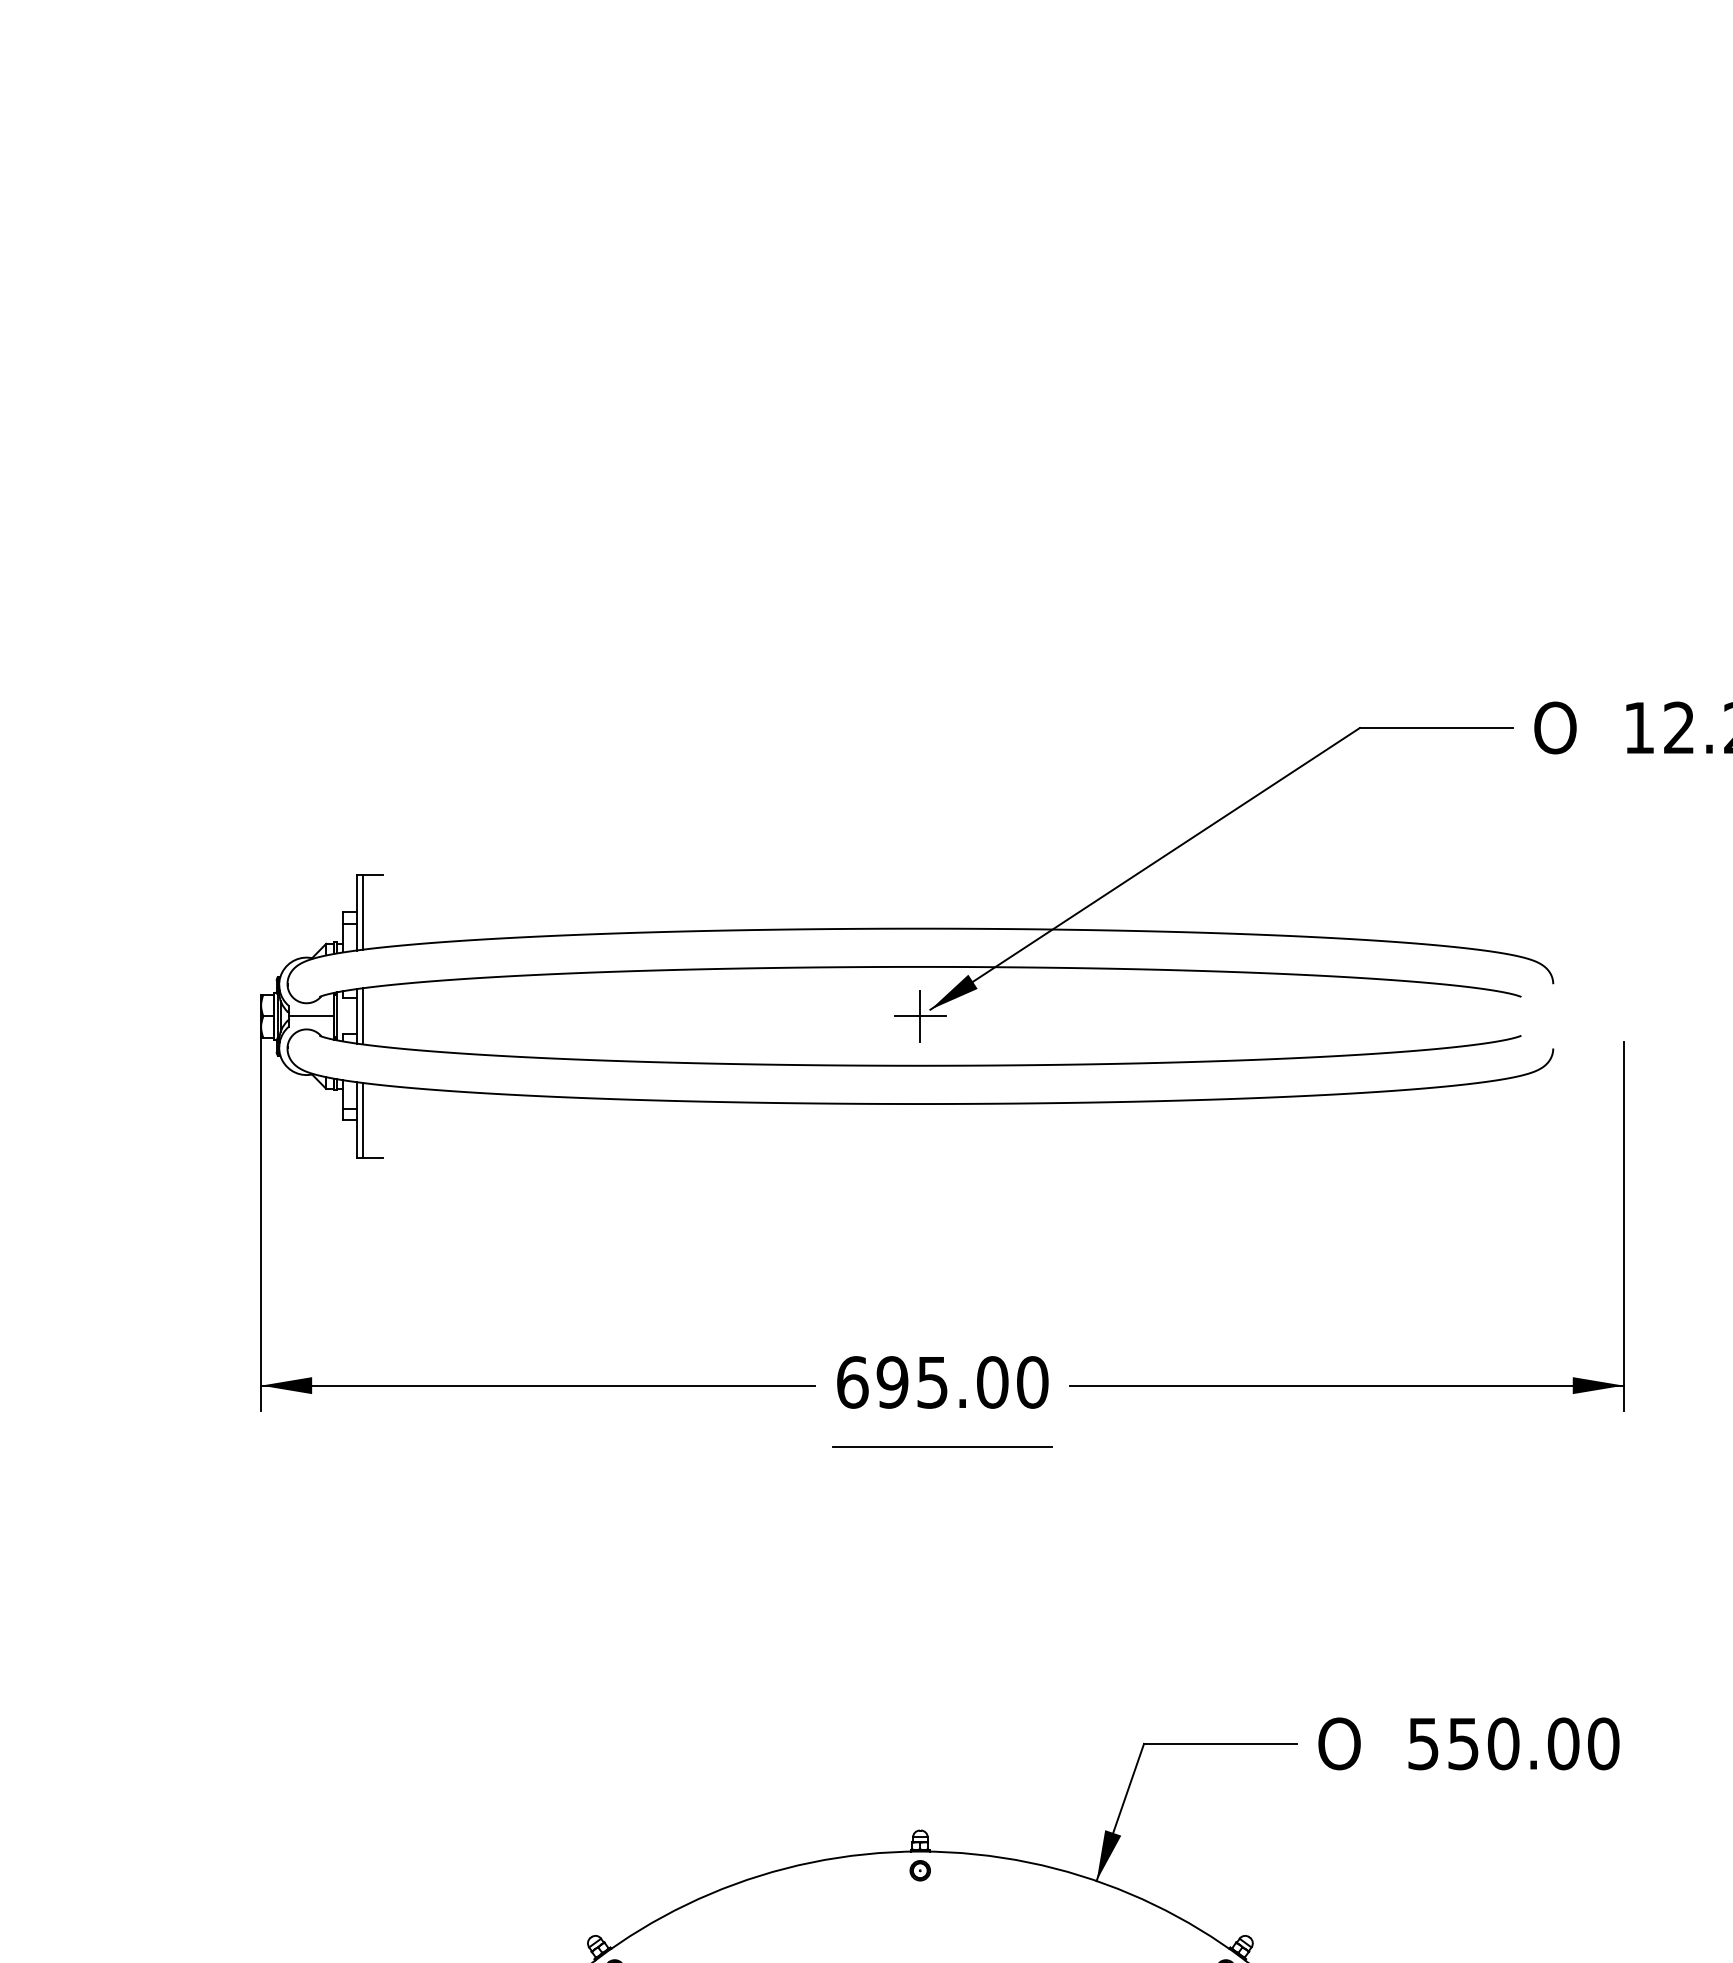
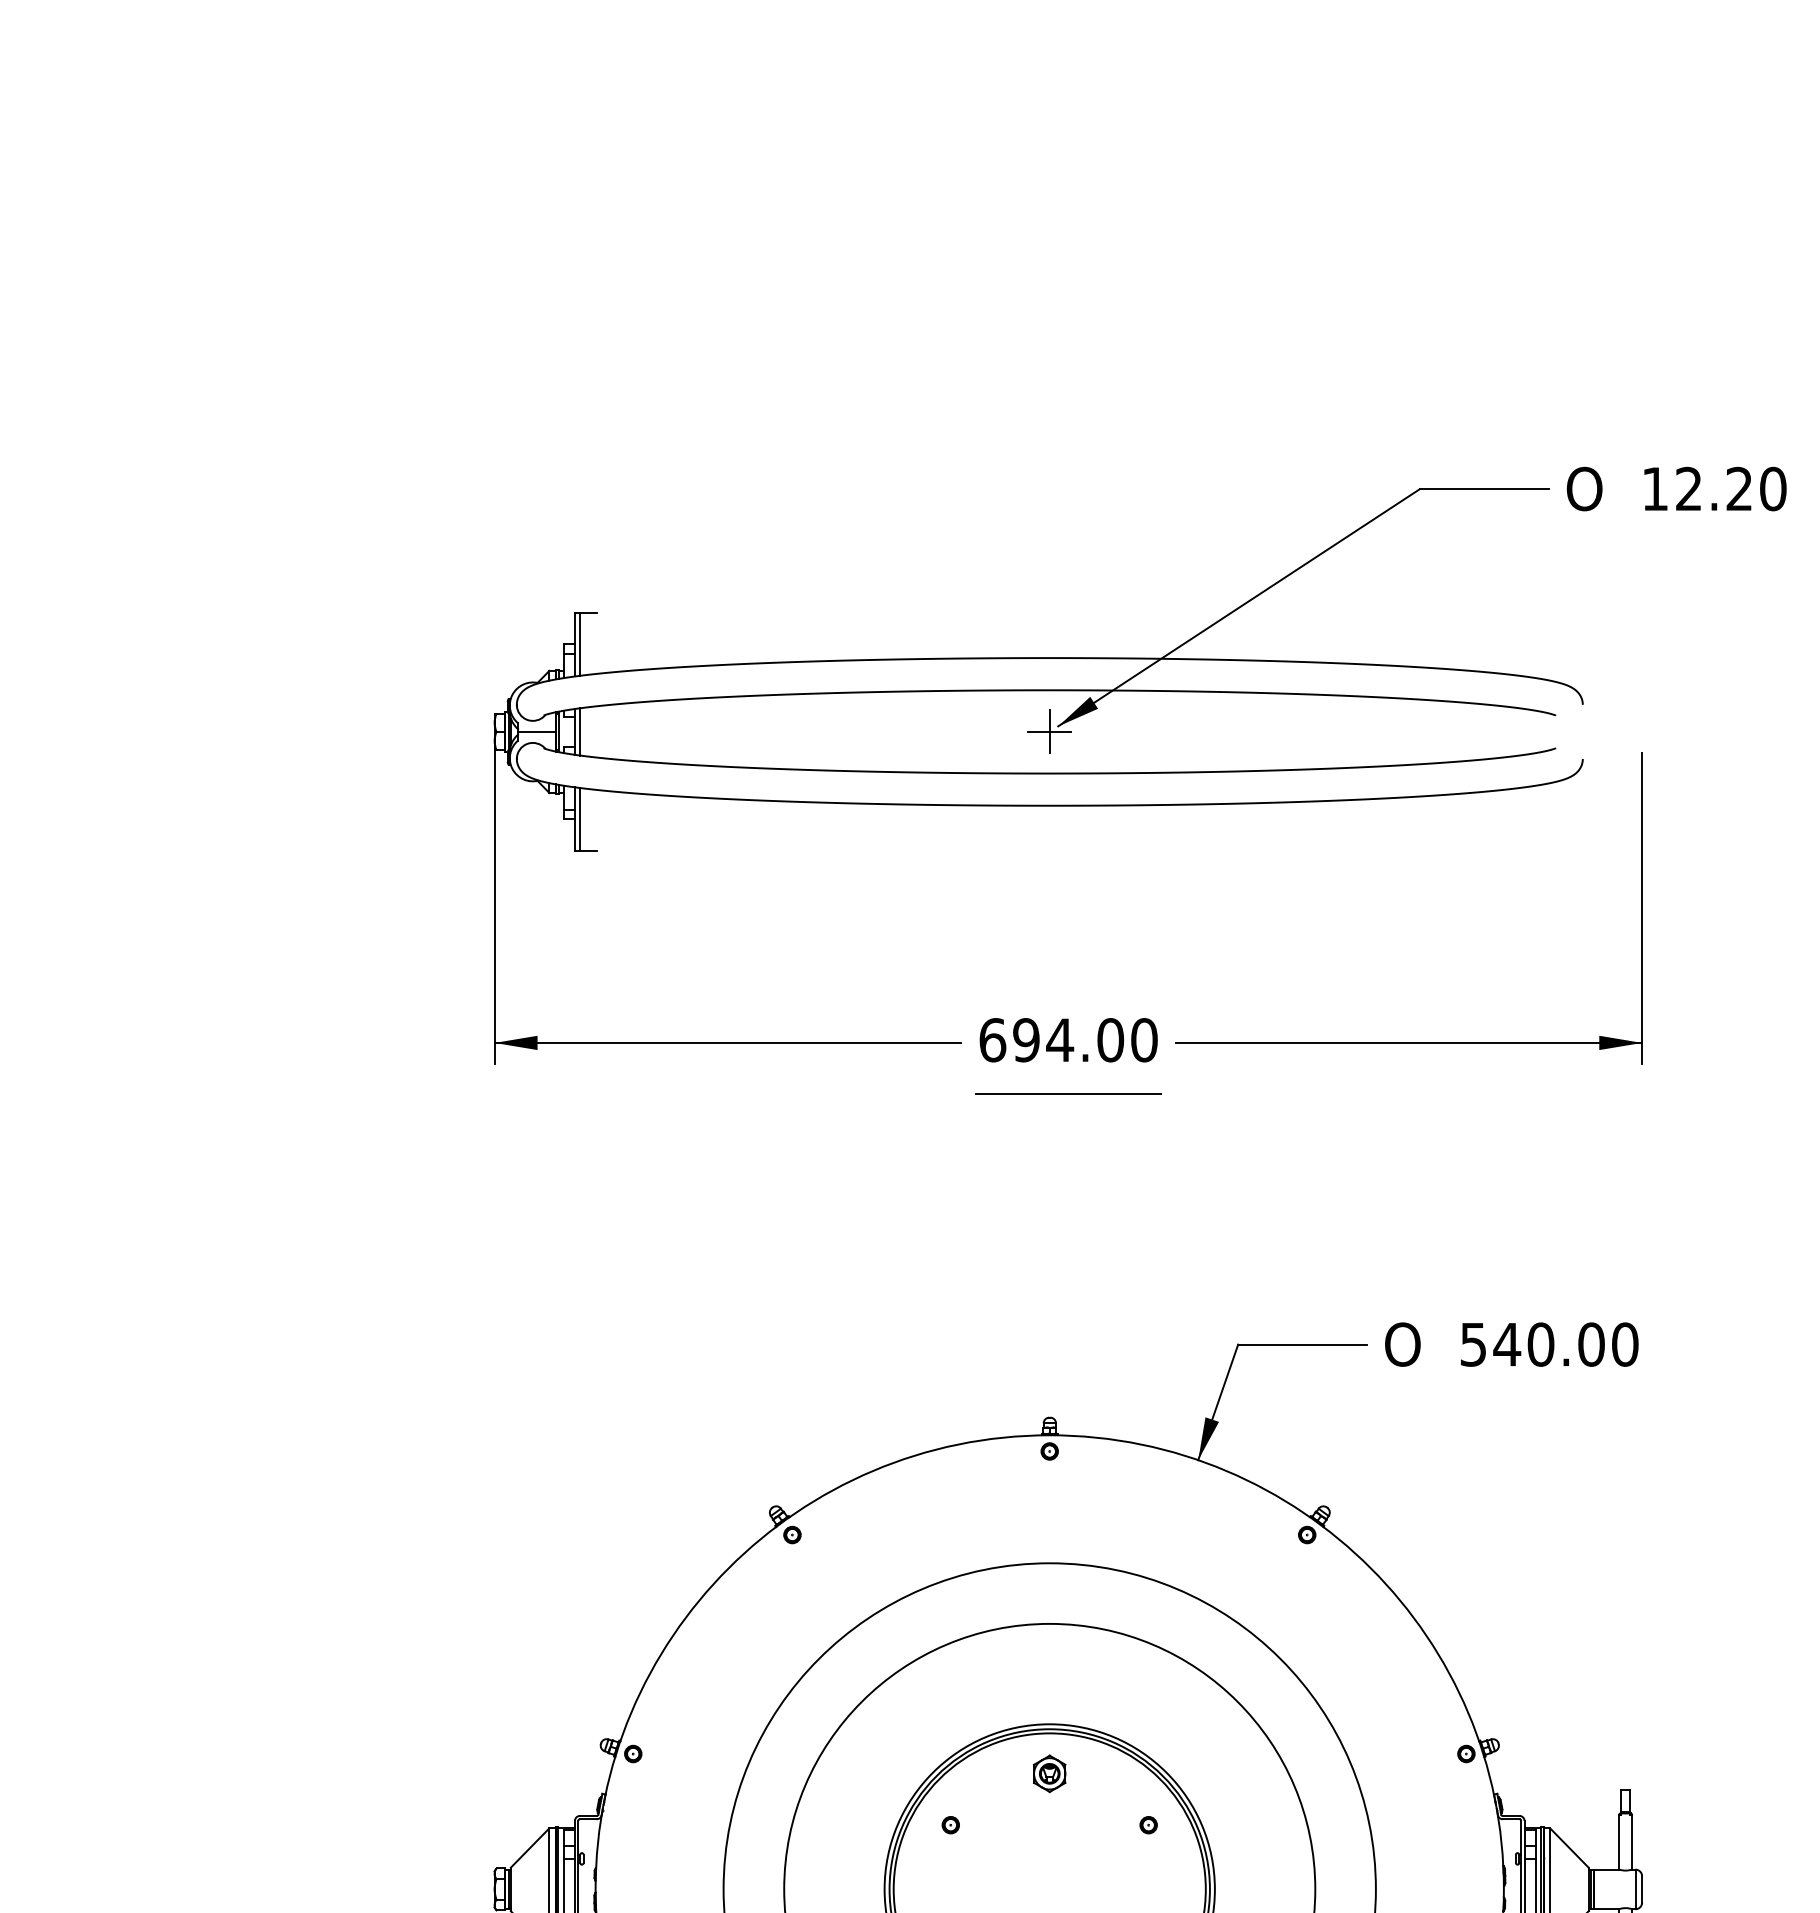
text: (933, 1382) -> (1060, 1040), 695.00 -> 694.00
text: (1463, 1743) -> (1507, 1344), 550.00 -> 540.00

